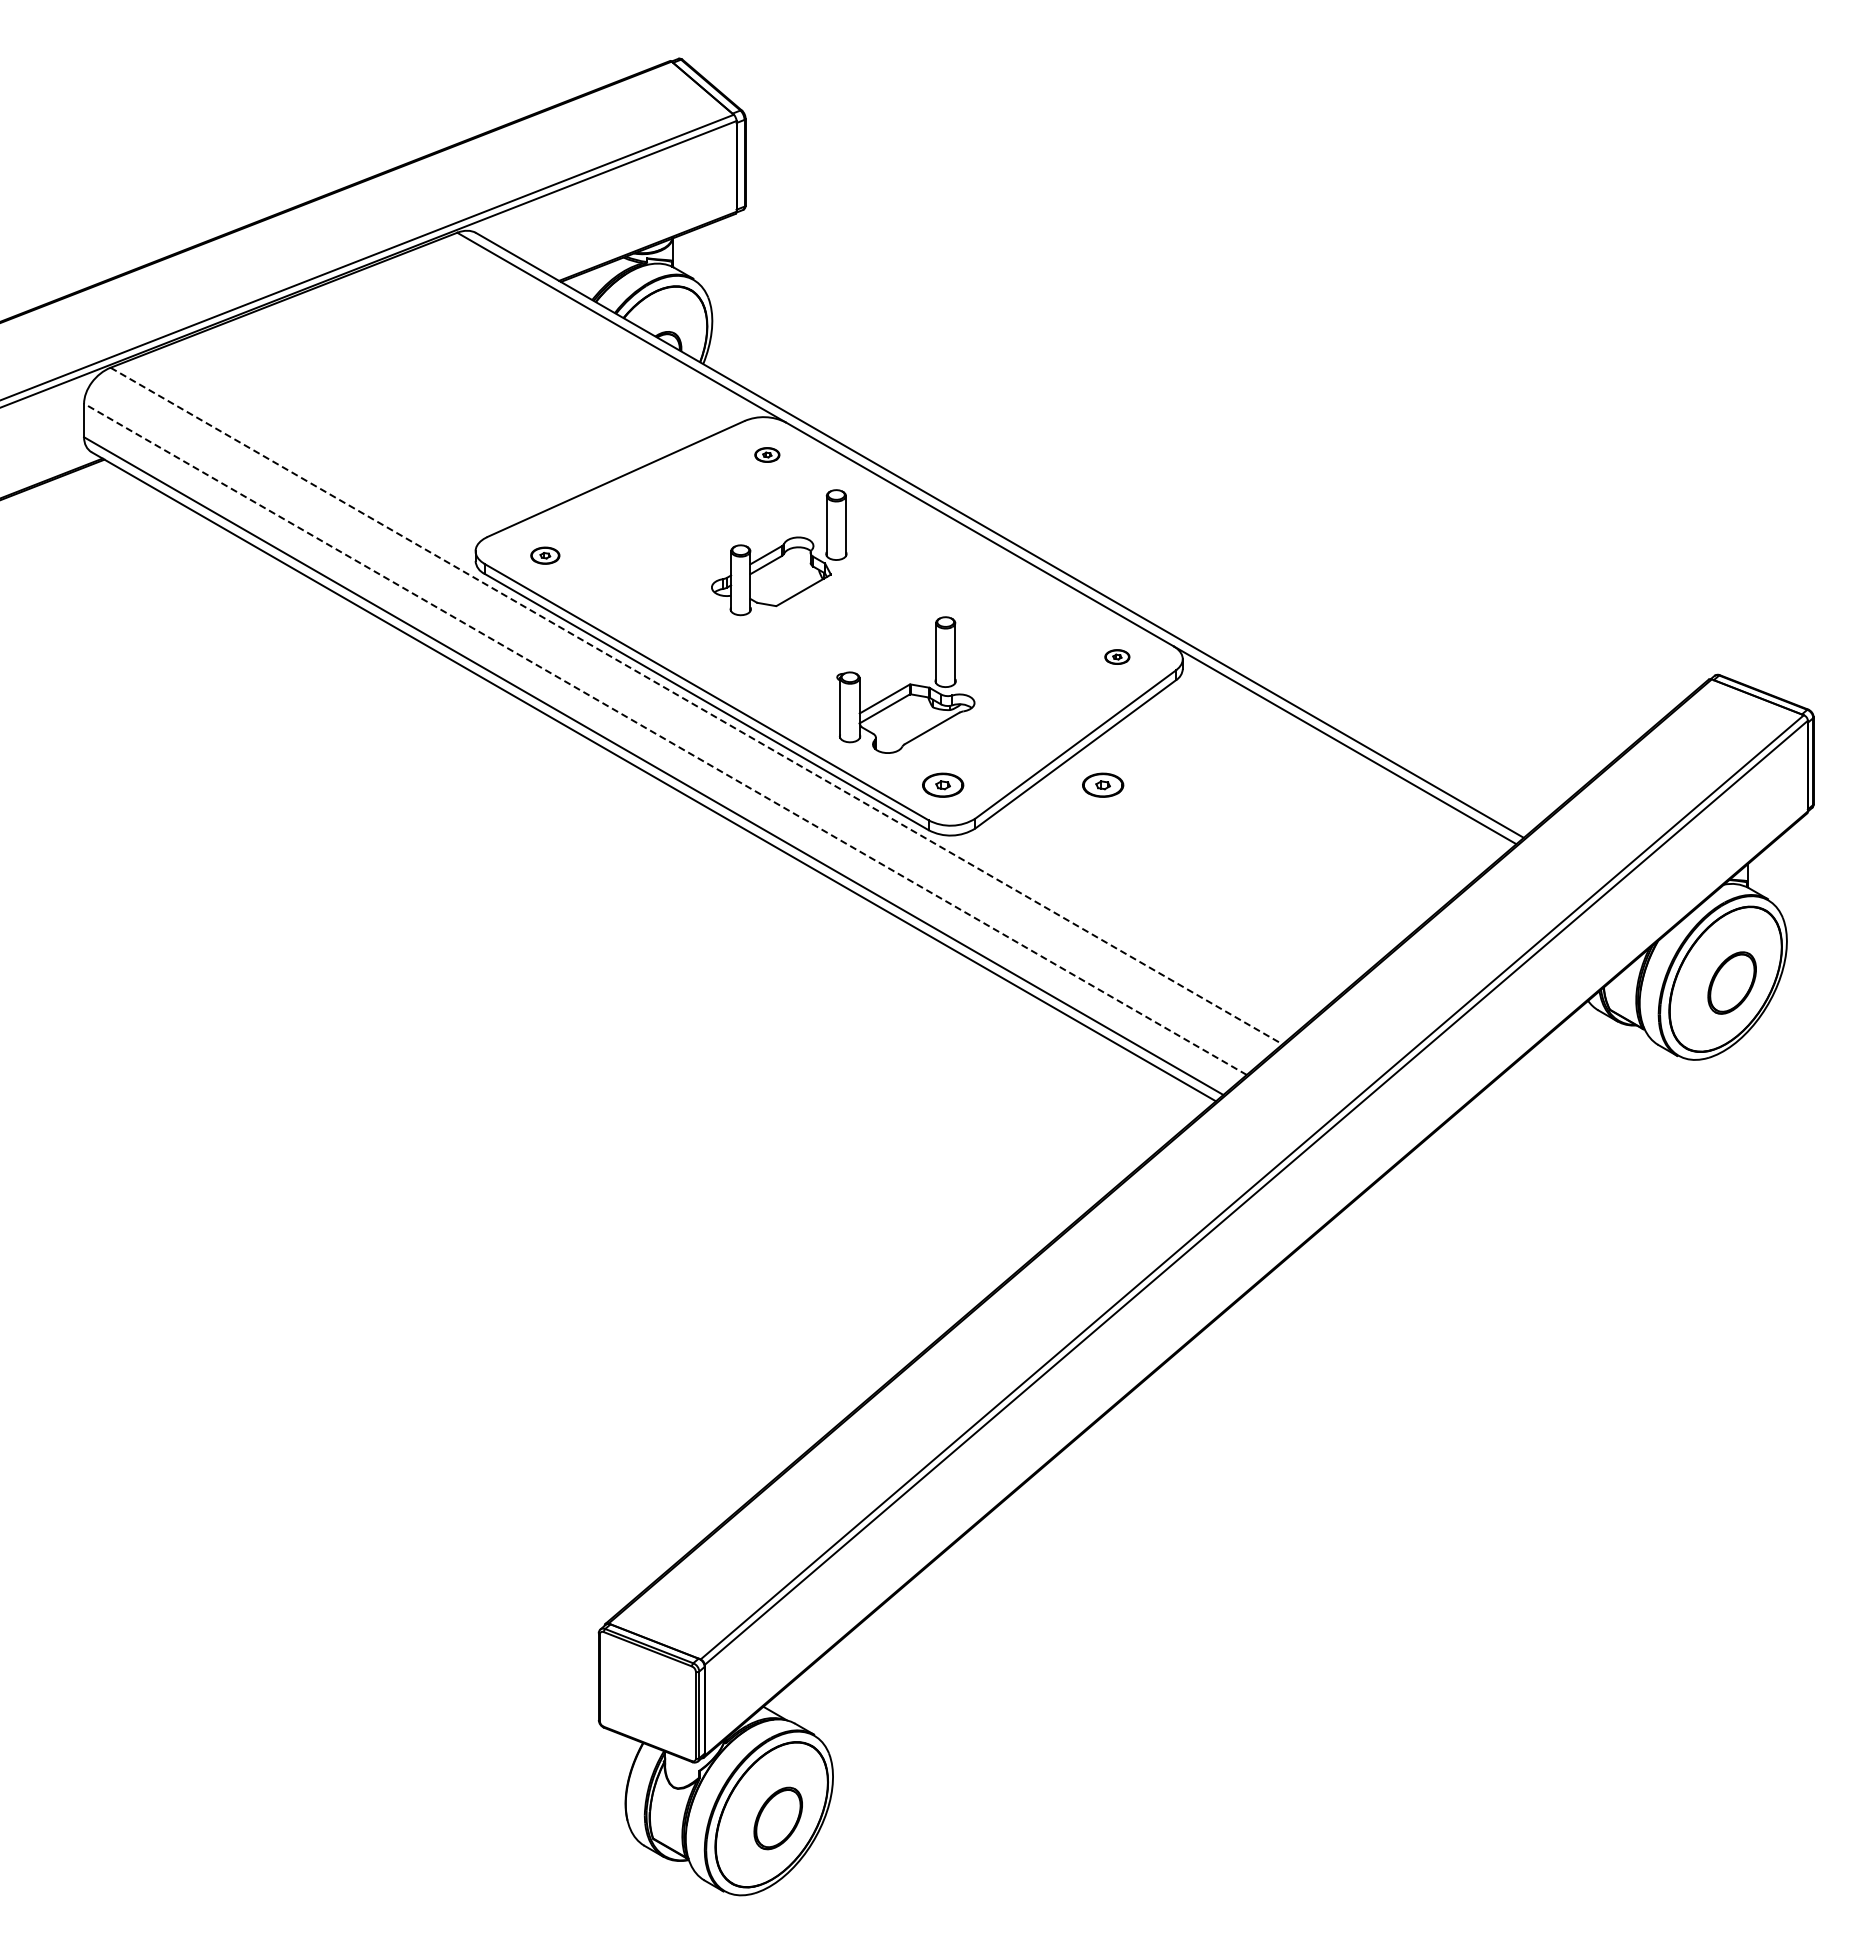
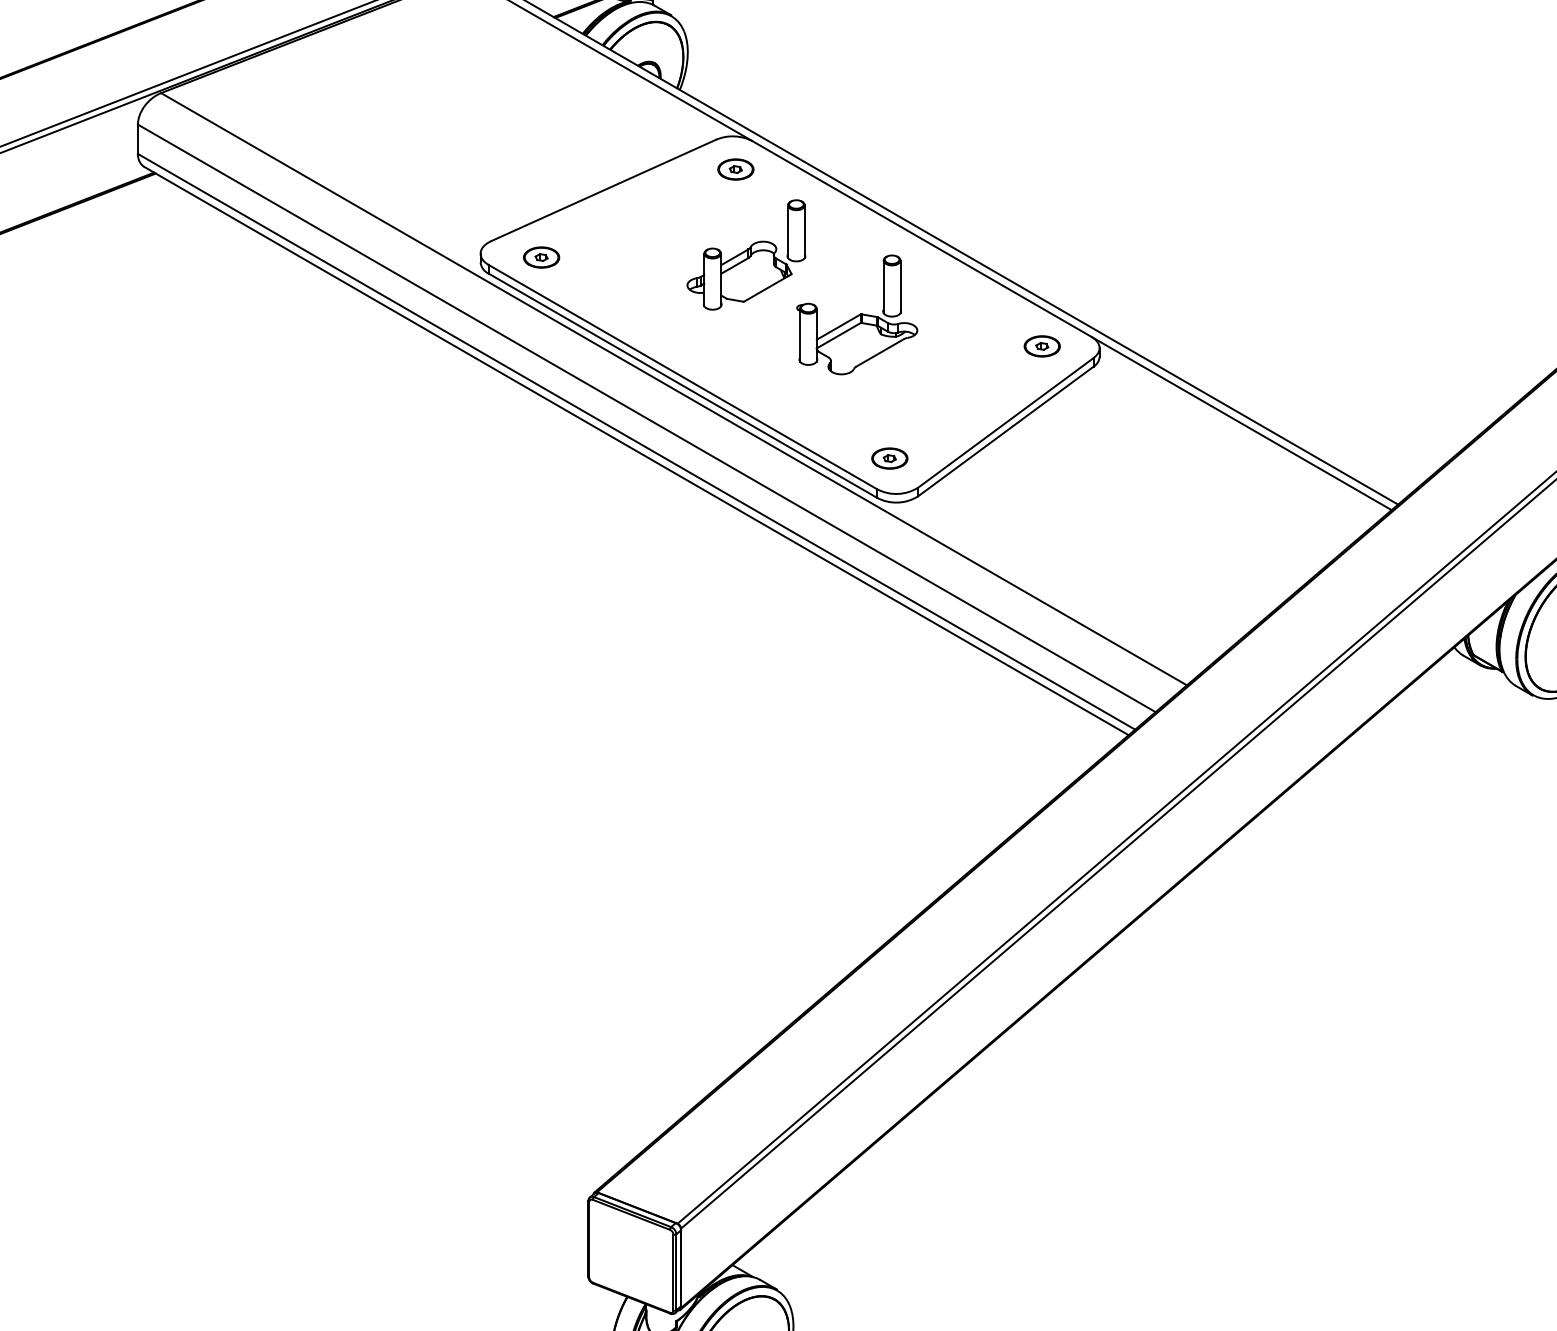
part: (767, 454) -> (736, 169), size x1.67
part: (545, 555) -> (541, 257), size x1.43
part: (1117, 656) -> (1042, 345), size x1.67
part: (905, 684) -> (856, 314), moved
line: (696, 706) -> (673, 389), dashed -> solid
line: (665, 739) -> (646, 418), dashed -> solid
part: (1103, 784) -> (1030, 457), removed

